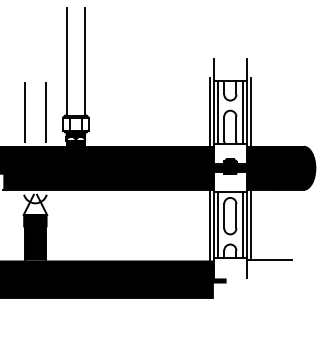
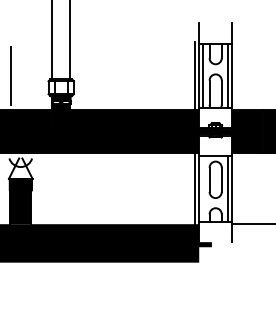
line: (45, 112) -> (30, 76), removed
line: (250, 112) -> (235, 76), removed
line: (217, 224) -> (202, 188), removed
line: (250, 224) -> (235, 188), removed

